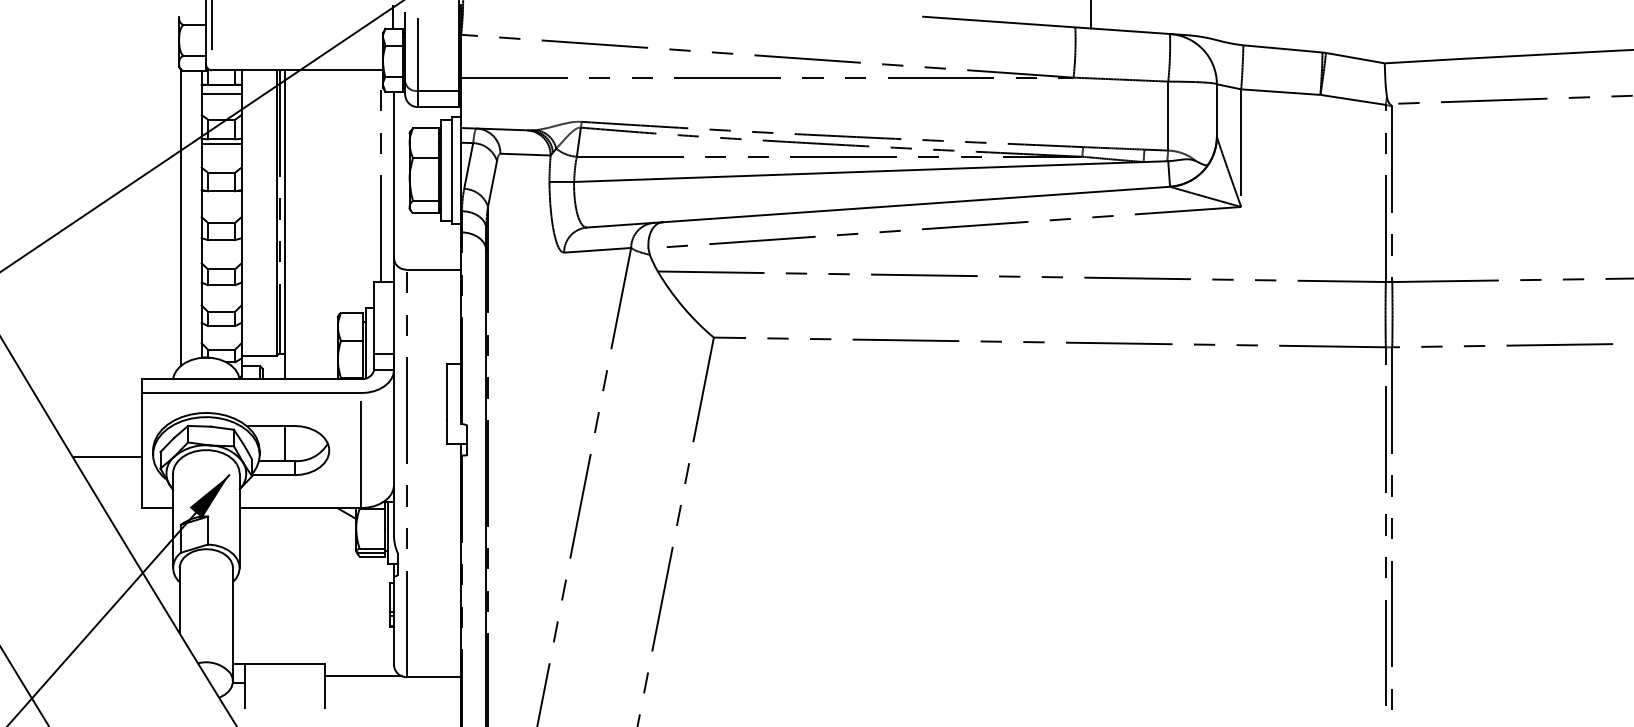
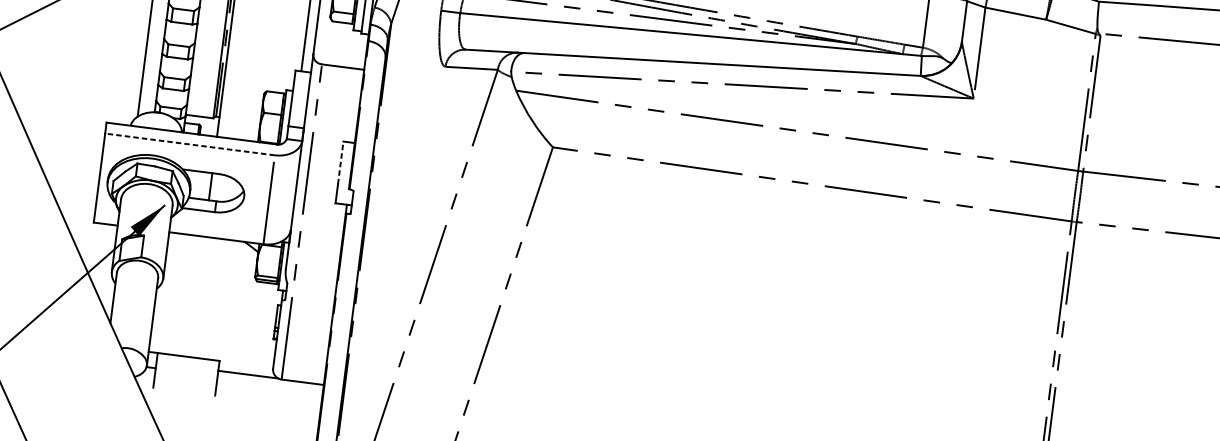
line: (446, 391) -> (340, 162), solid -> dashed
line: (251, 393) -> (189, 144), solid -> dashed
line: (107, 456) -> (72, 179), removed

